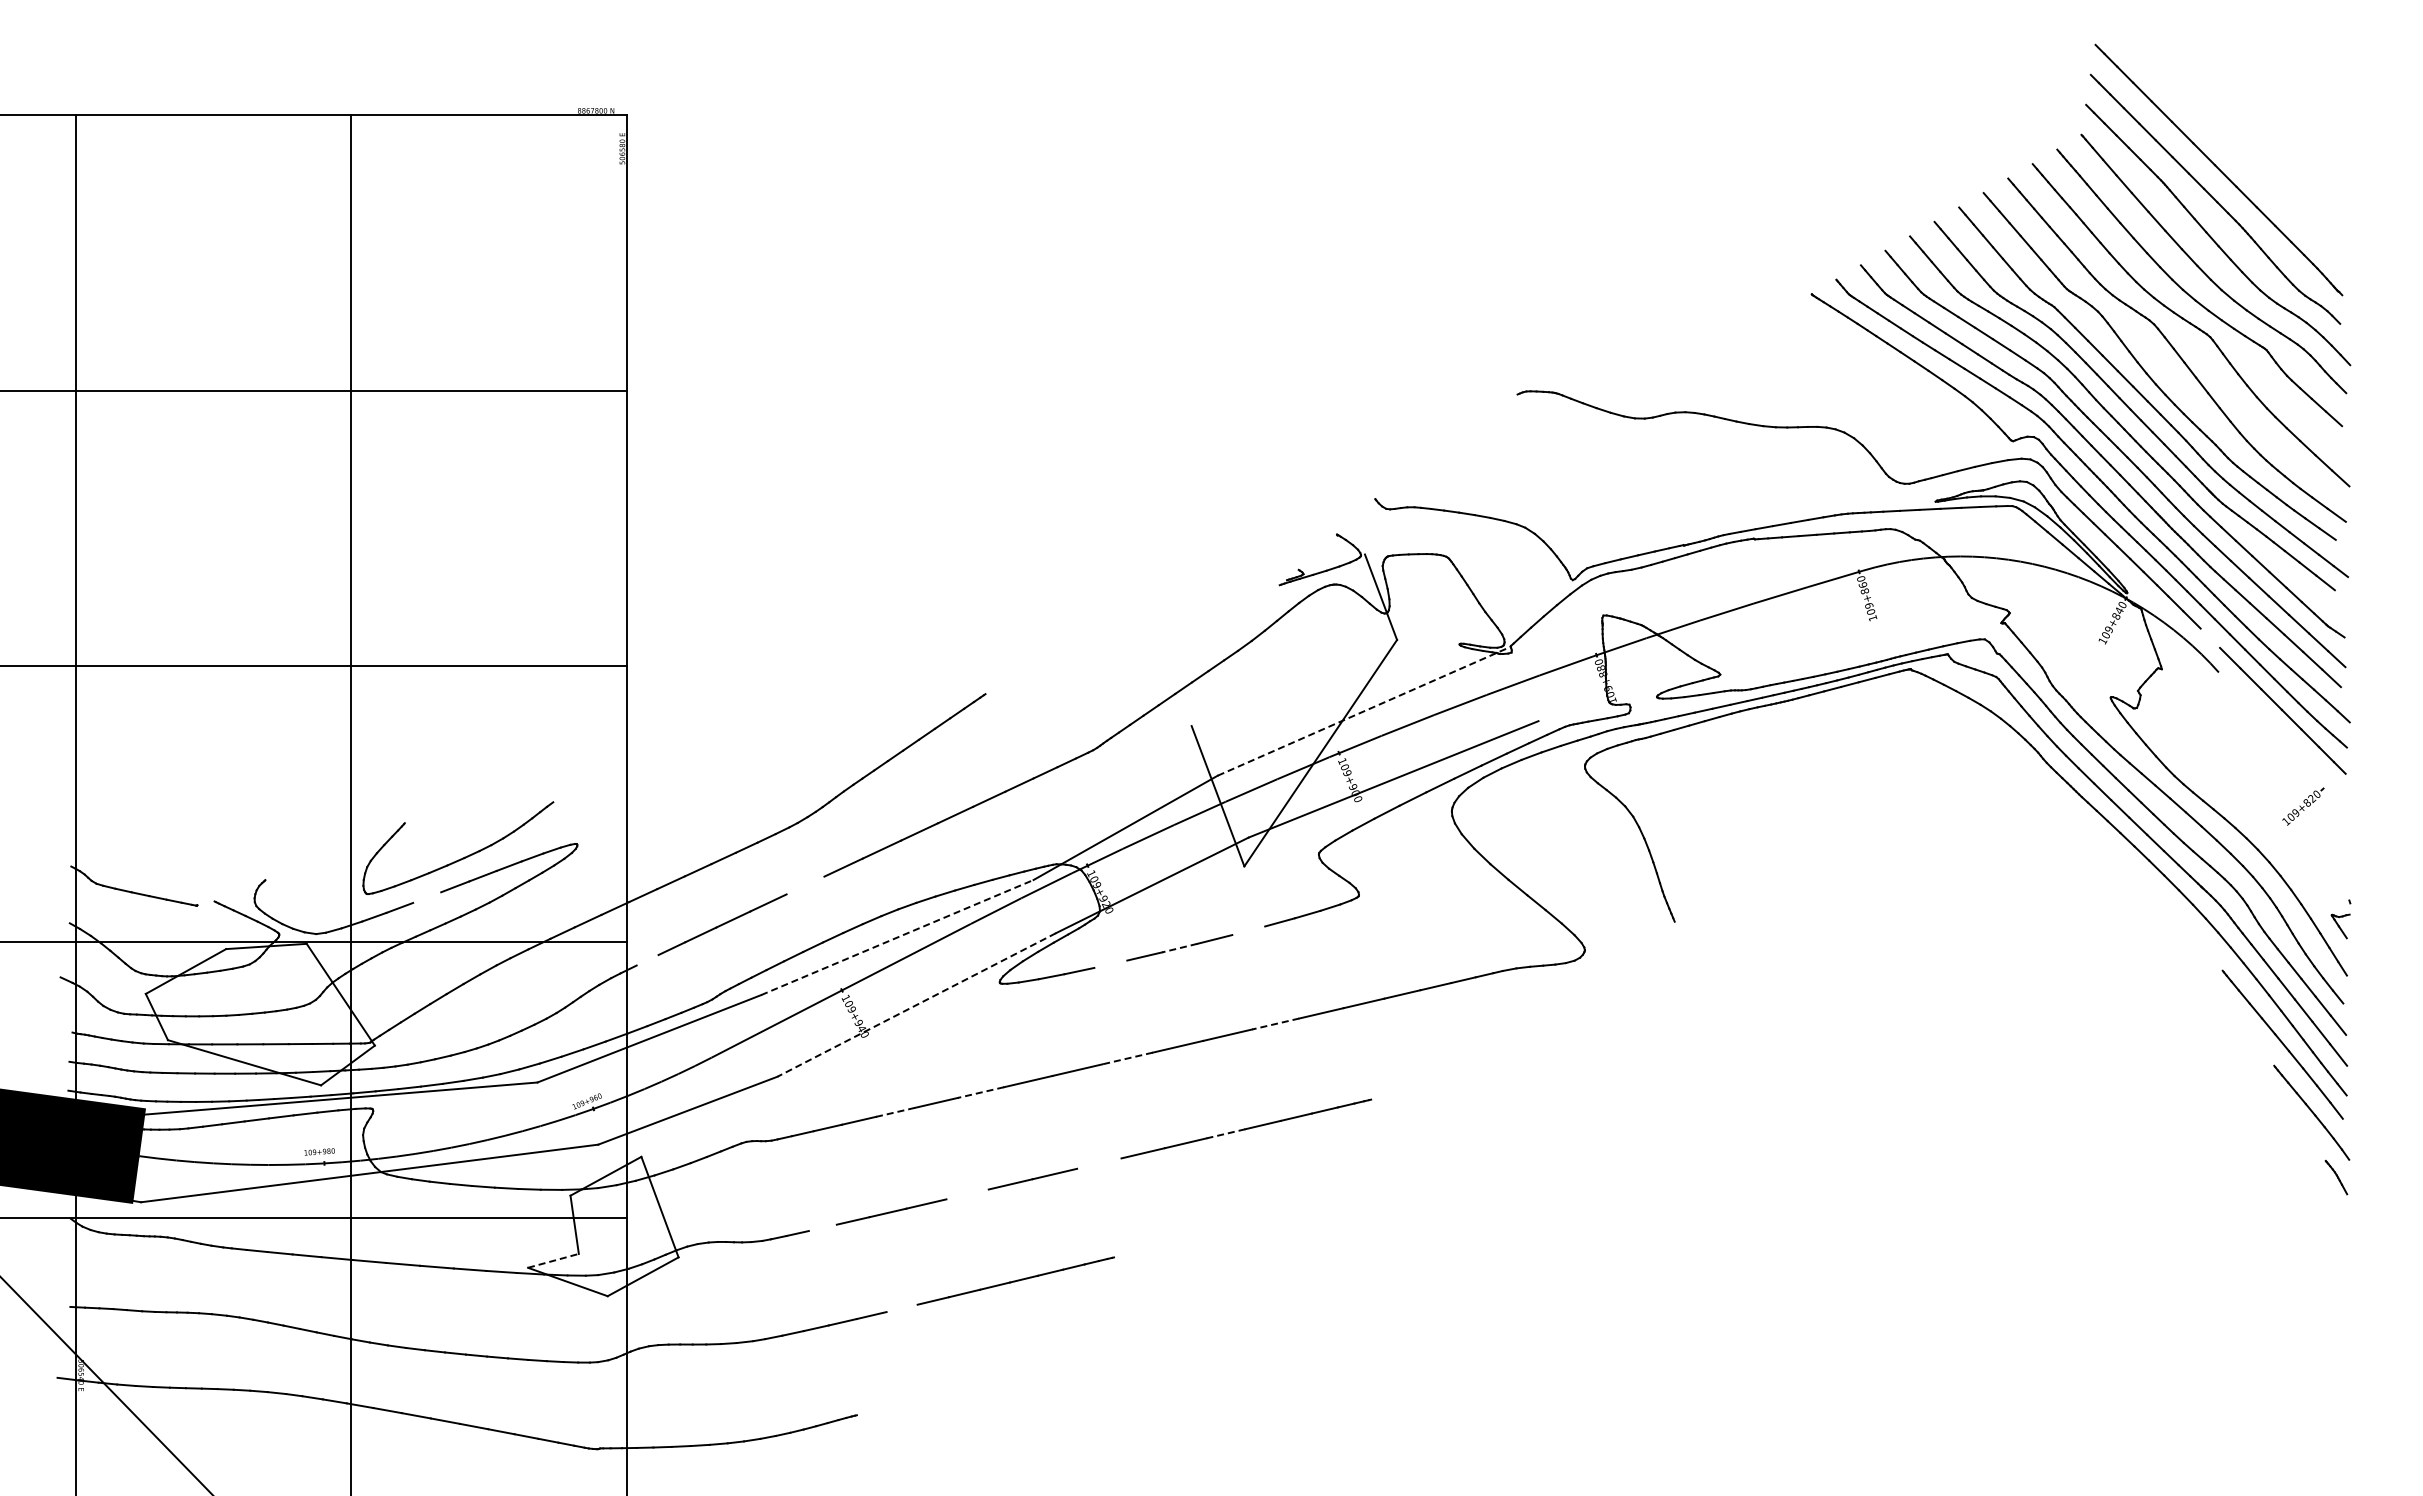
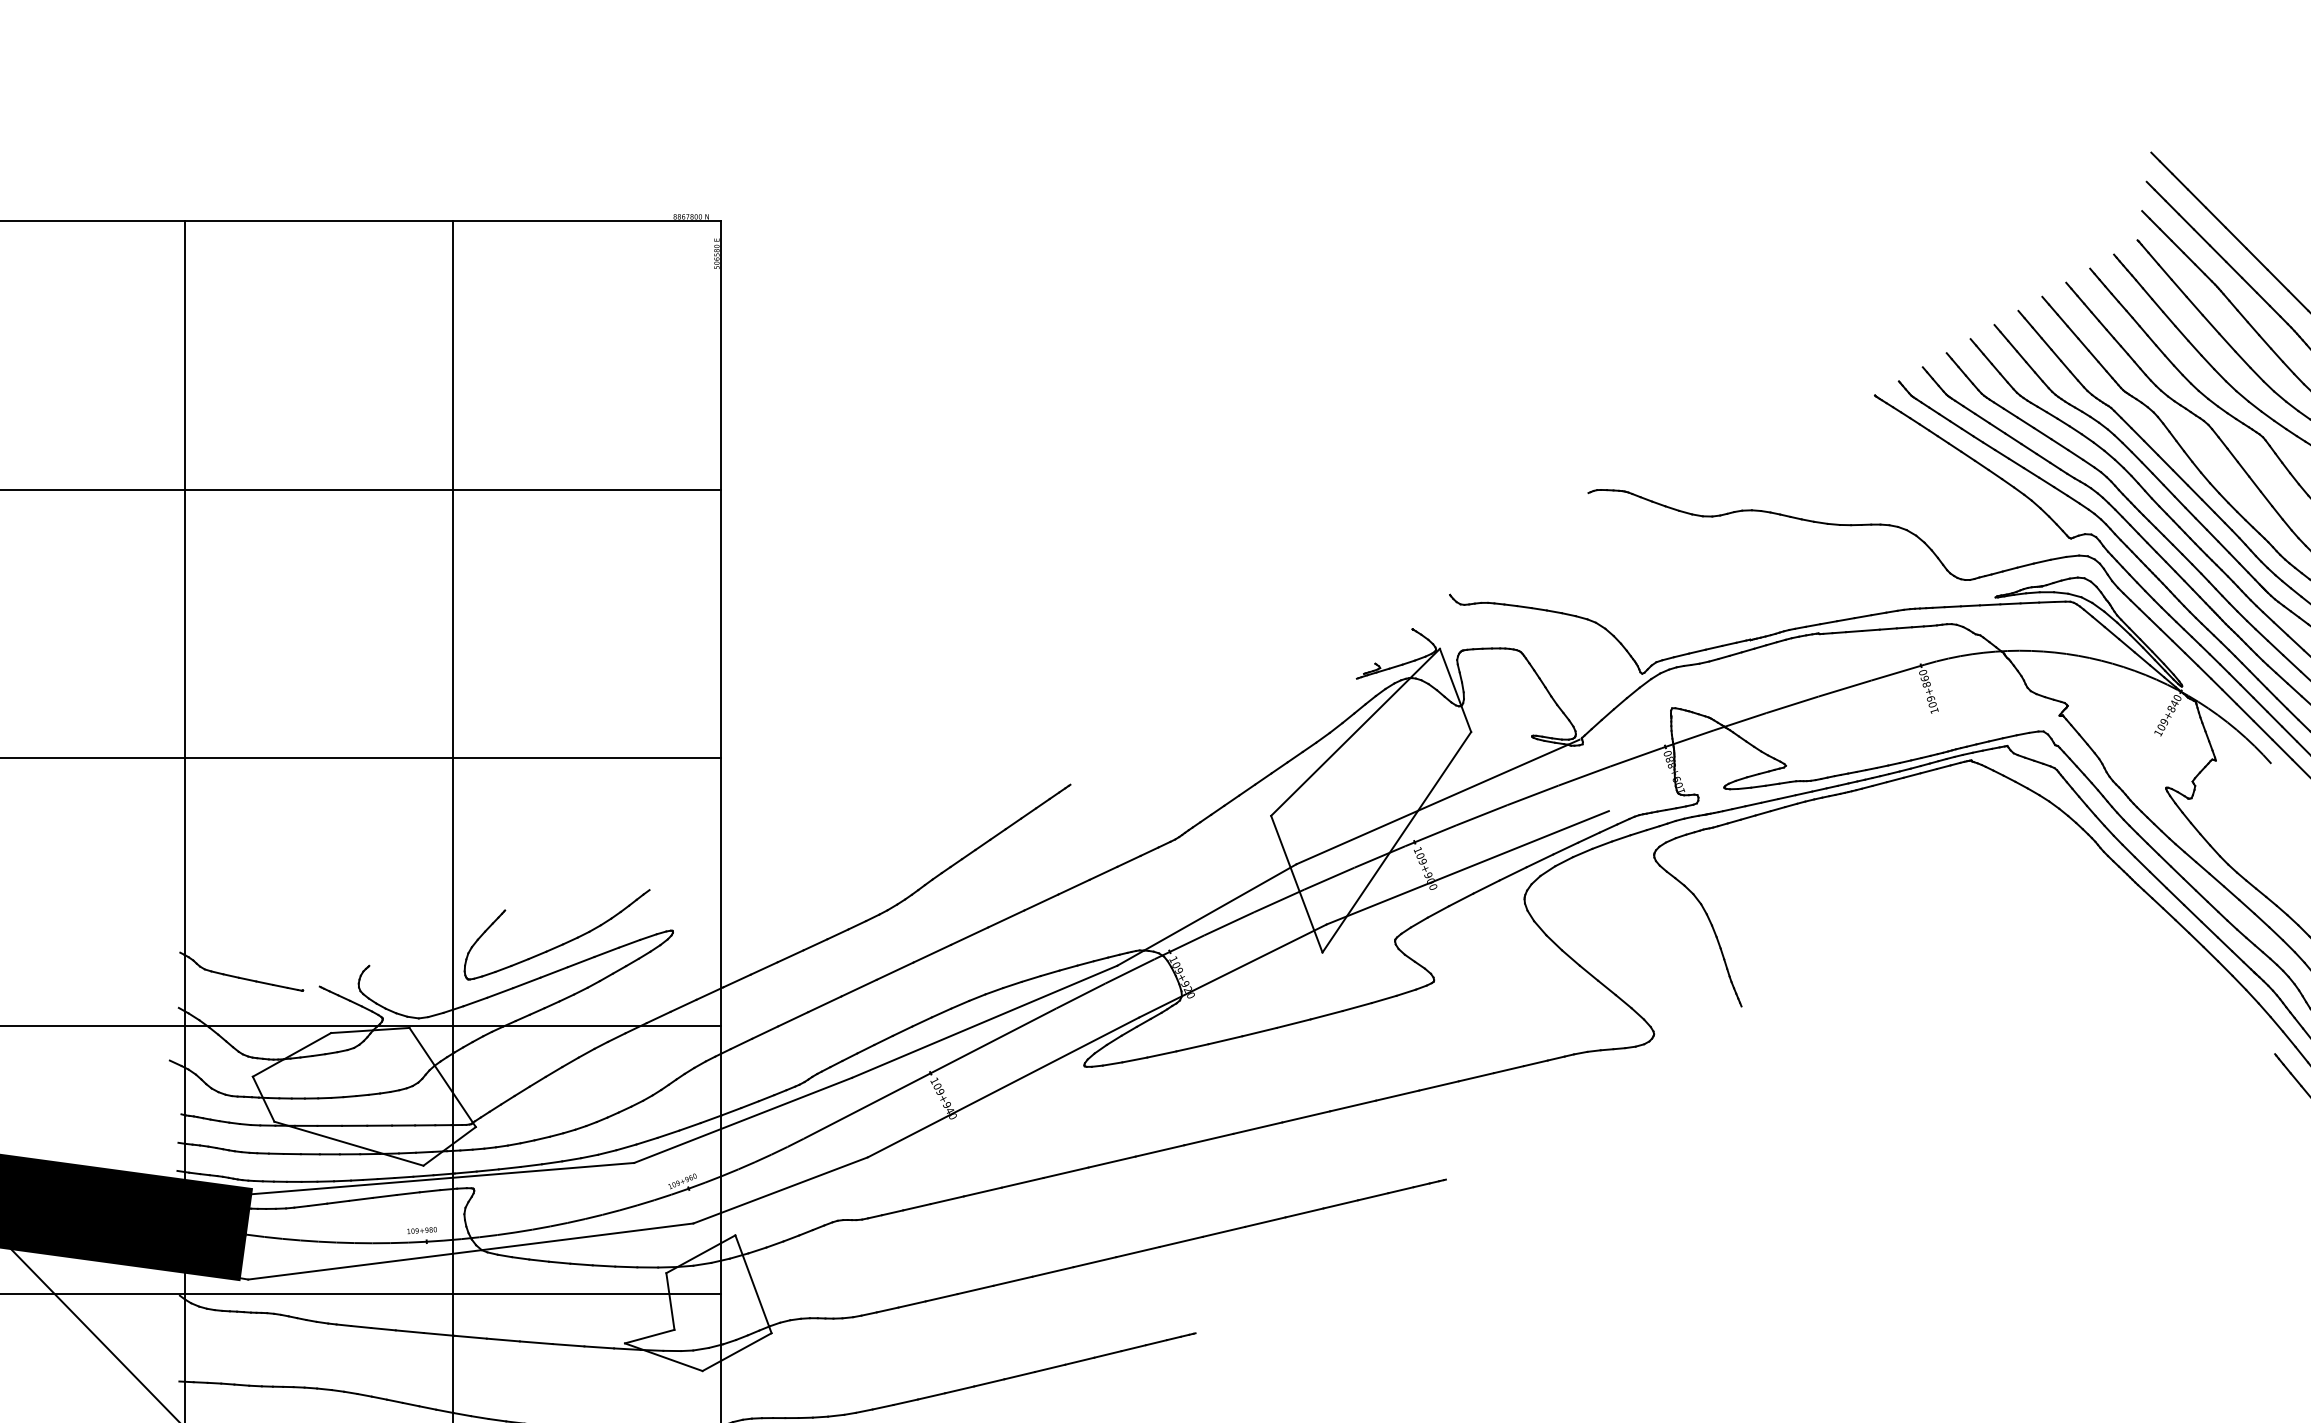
line: (2210, 637) -> (2263, 729), added
line: (1277, 640) -> (1354, 732), added
line: (1362, 711) -> (1437, 801), dashed -> solid
line: (805, 885) -> (895, 971), added
line: (427, 897) -> (527, 982), added
line: (1248, 930) -> (1326, 1014), added
line: (897, 937) -> (984, 1021), dashed -> solid
line: (1179, 948) -> (1259, 1032), dashed -> solid
line: (647, 960) -> (741, 1044), added
line: (1110, 963) -> (1192, 1047), added
line: (916, 1004) -> (1003, 1087), dashed -> solid
line: (1275, 1024) -> (1352, 1106), dashed -> solid
line: (1127, 1058) -> (1208, 1139), dashed -> solid
line: (981, 1092) -> (1066, 1172), dashed -> solid
line: (895, 1112) -> (982, 1192), dashed -> solid
line: (1225, 1133) -> (1304, 1212), dashed -> solid
line: (1099, 1163) -> (1181, 1241), added
line: (967, 1194) -> (1052, 1272), added
line: (822, 1227) -> (911, 1304), added
line: (553, 1260) -> (649, 1336), dashed -> solid
line: (901, 1308) -> (988, 1383), added

